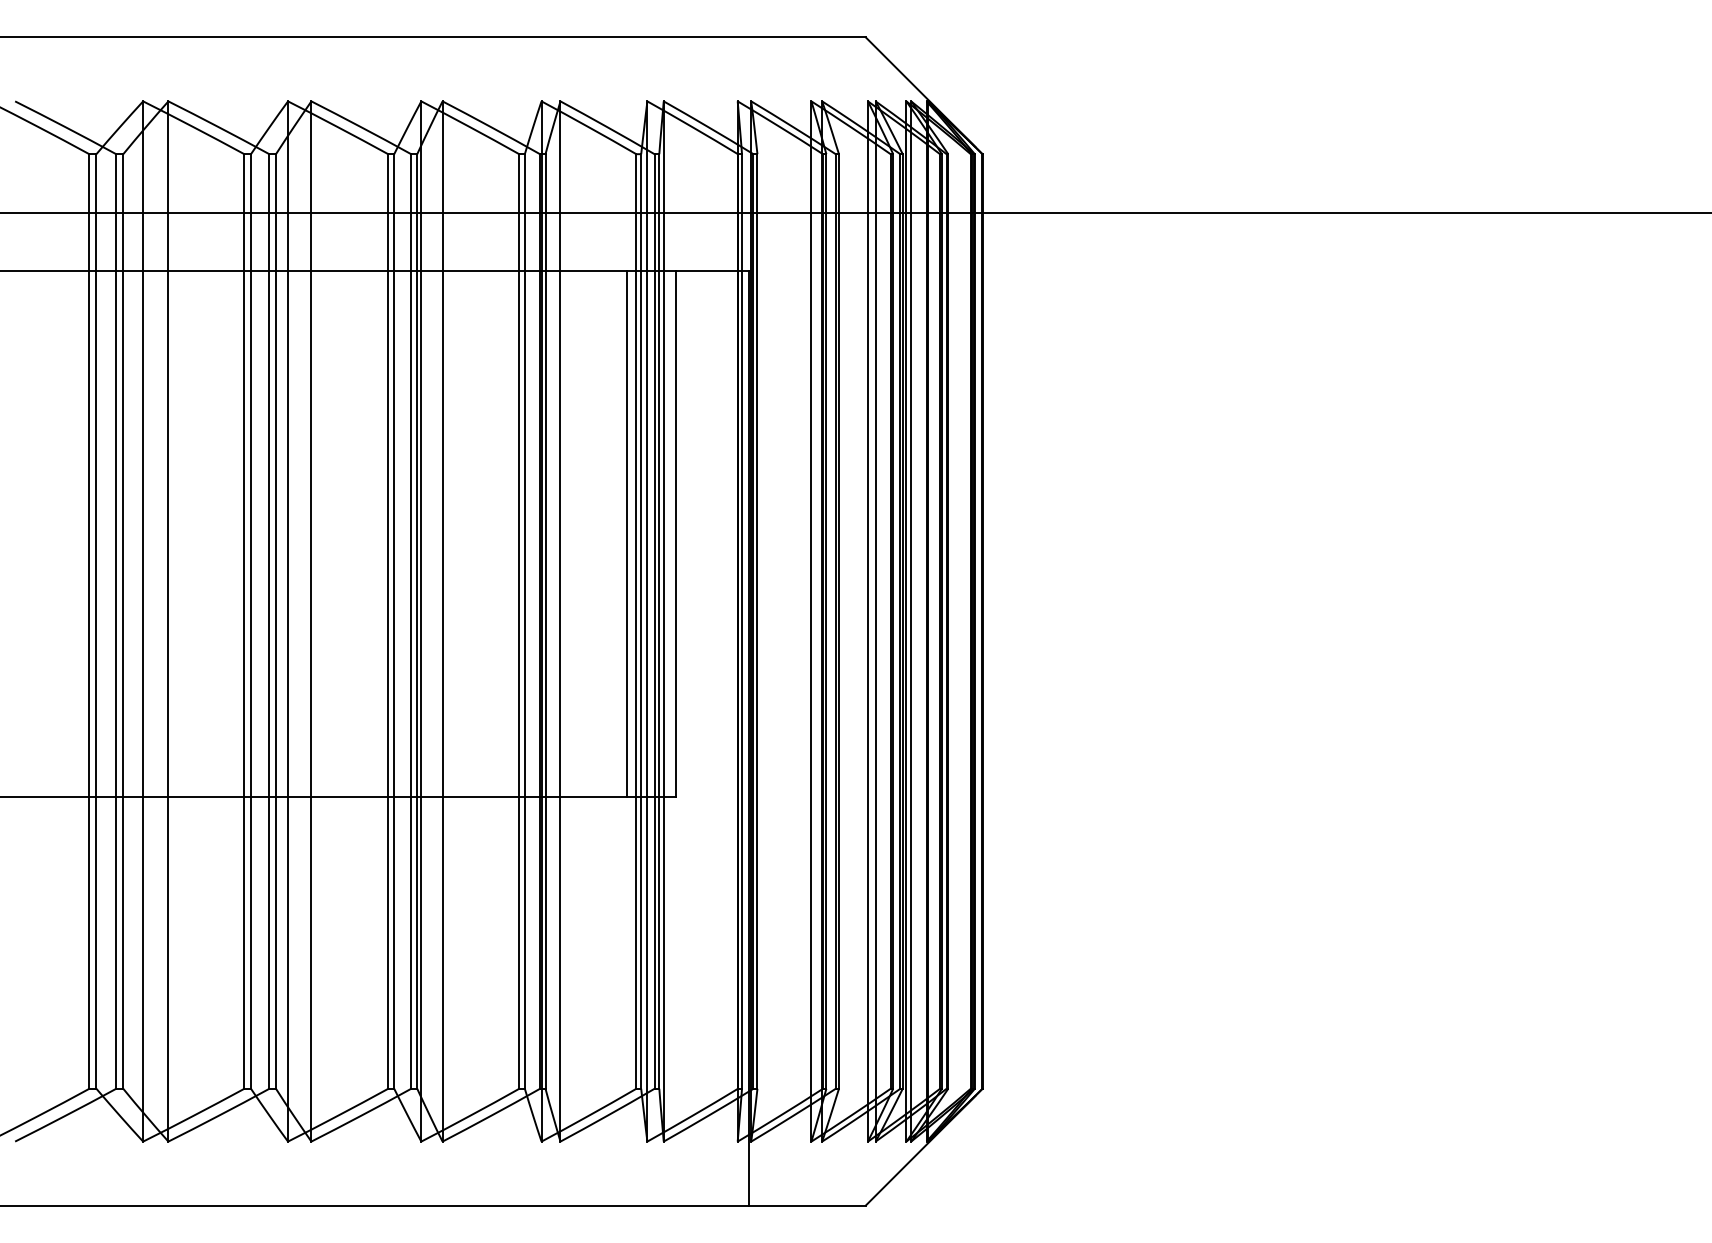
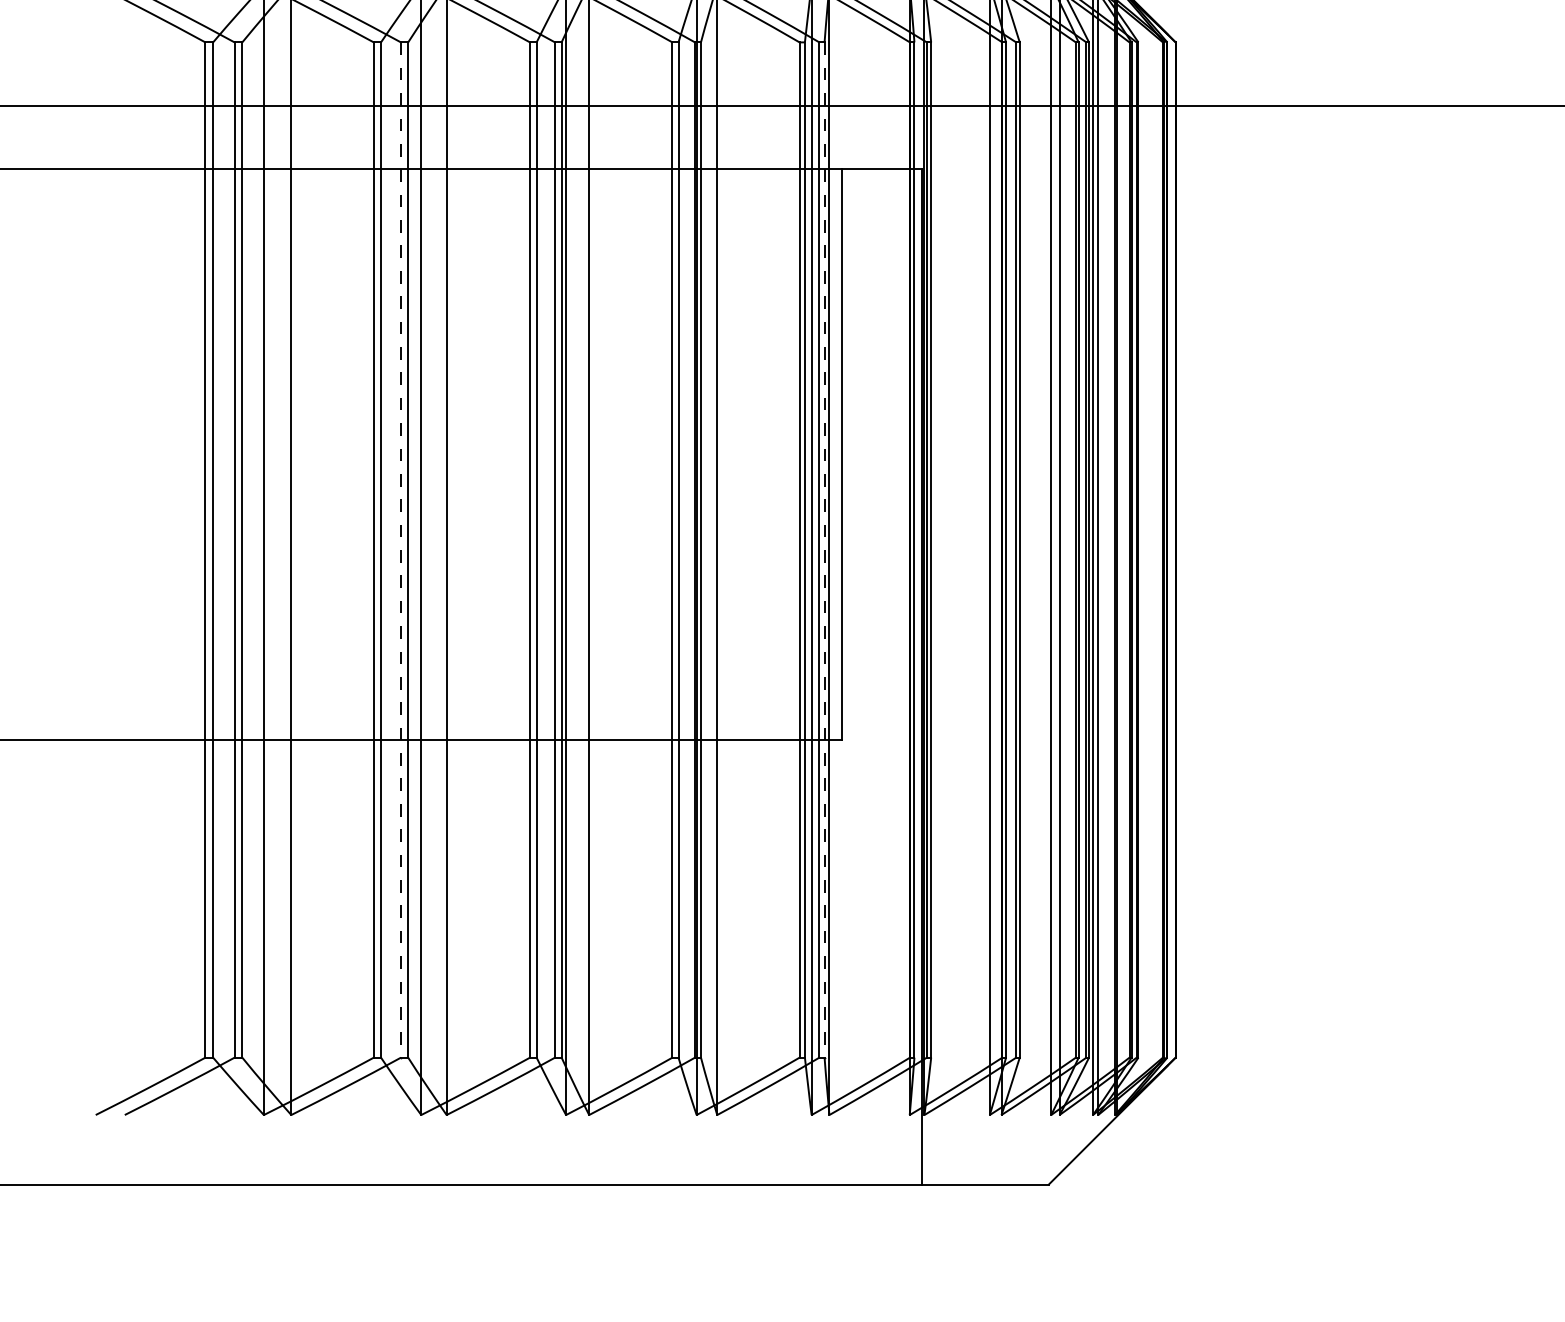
line: (626, 533) -> (788, 454), removed
line: (269, 621) -> (401, 550), solid -> dashed
line: (659, 621) -> (824, 550), solid -> dashed

